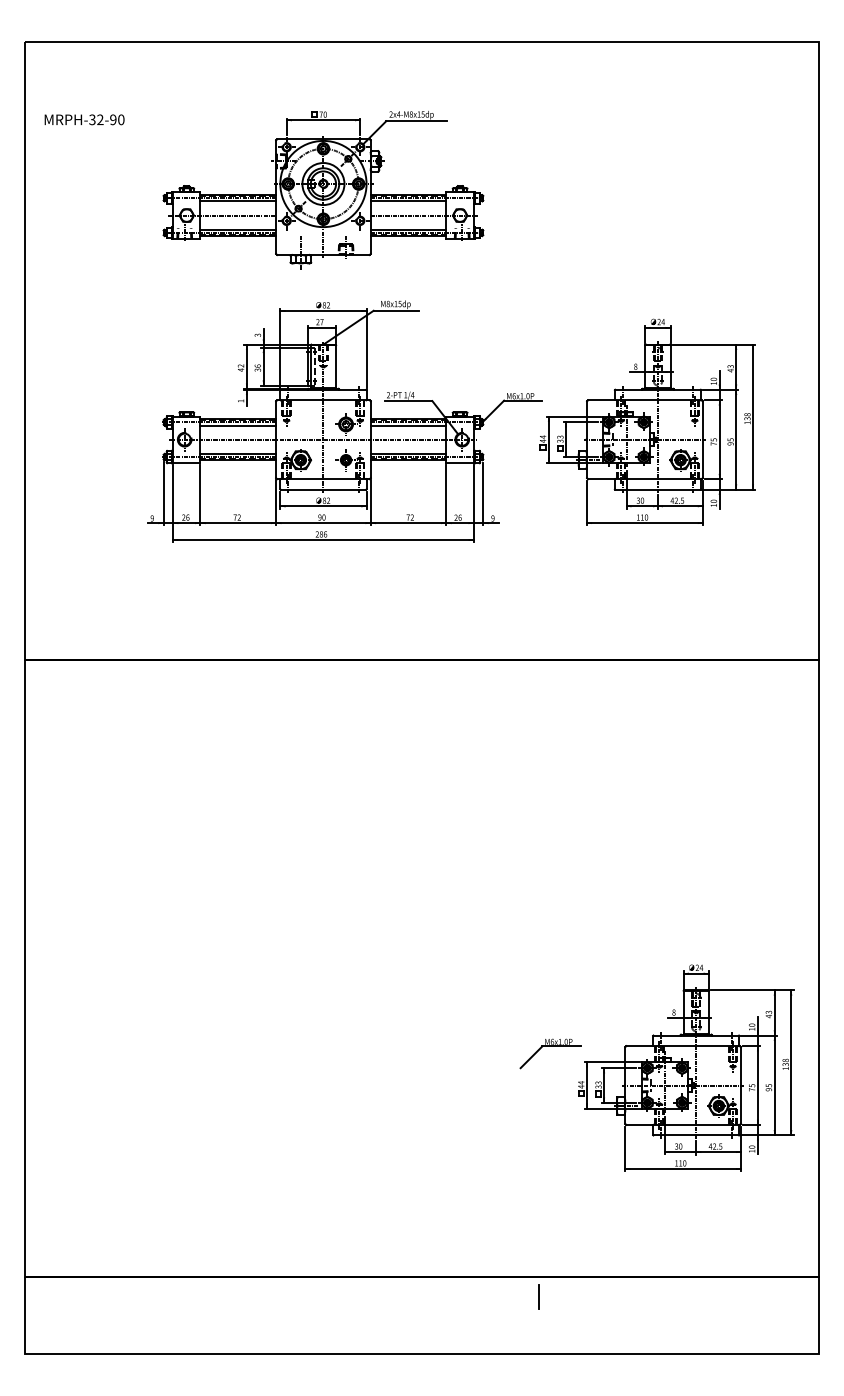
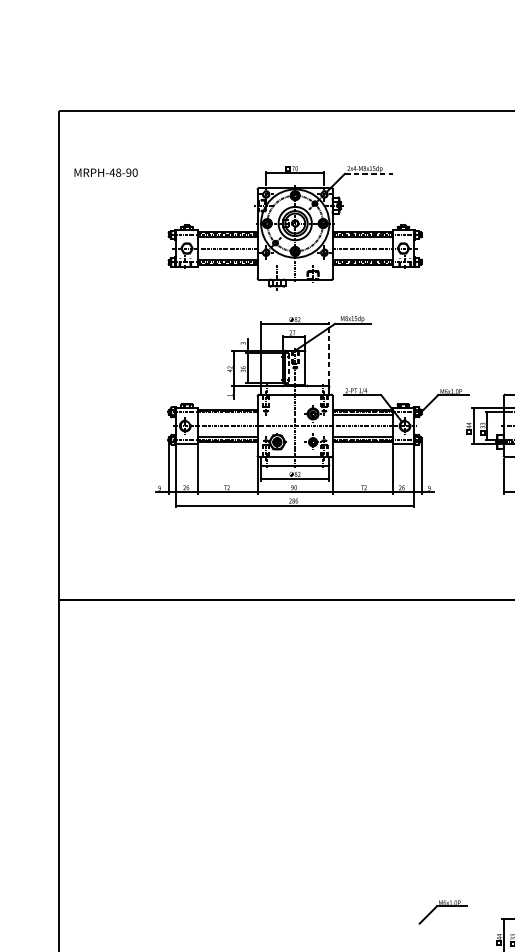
text: (95, 119) -> (114, 172), MRPH-32-90 -> MRPH-48-90
line: (417, 121) -> (369, 174), solid -> dashed
line: (366, 347) -> (329, 353), solid -> dashed
line: (238, 425) -> (227, 414), removed
part: (550, 1046) -> (443, 906), moved

